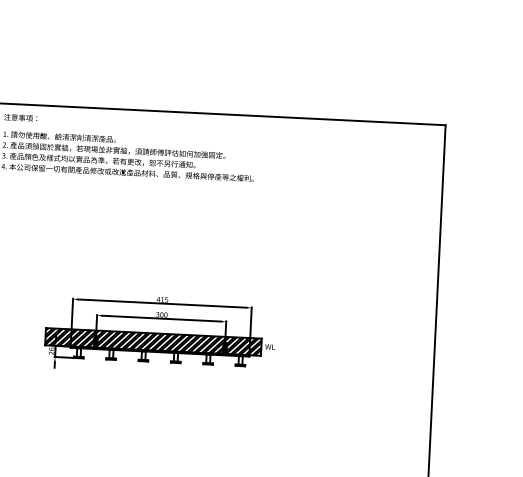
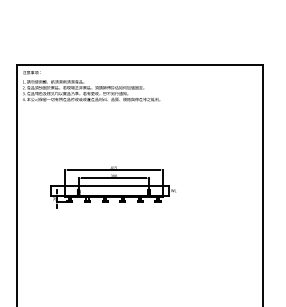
hatch: (152, 340) -> (109, 190), removed

